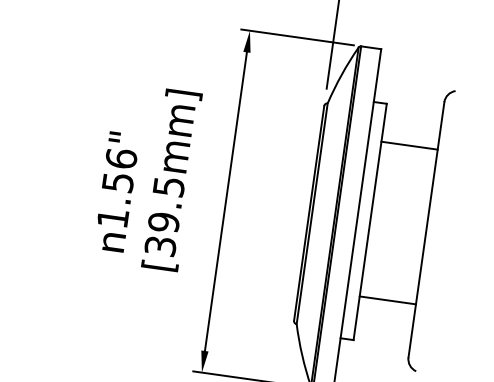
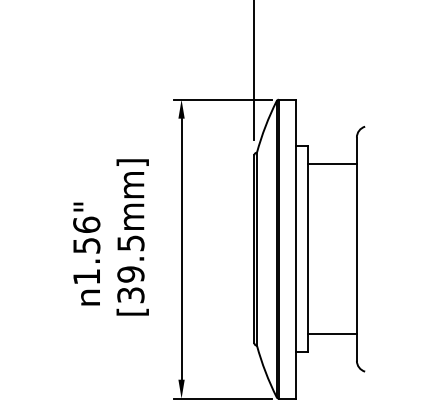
line: (408, 146) -> (331, 164), moved
line: (386, 300) -> (331, 334), moved

